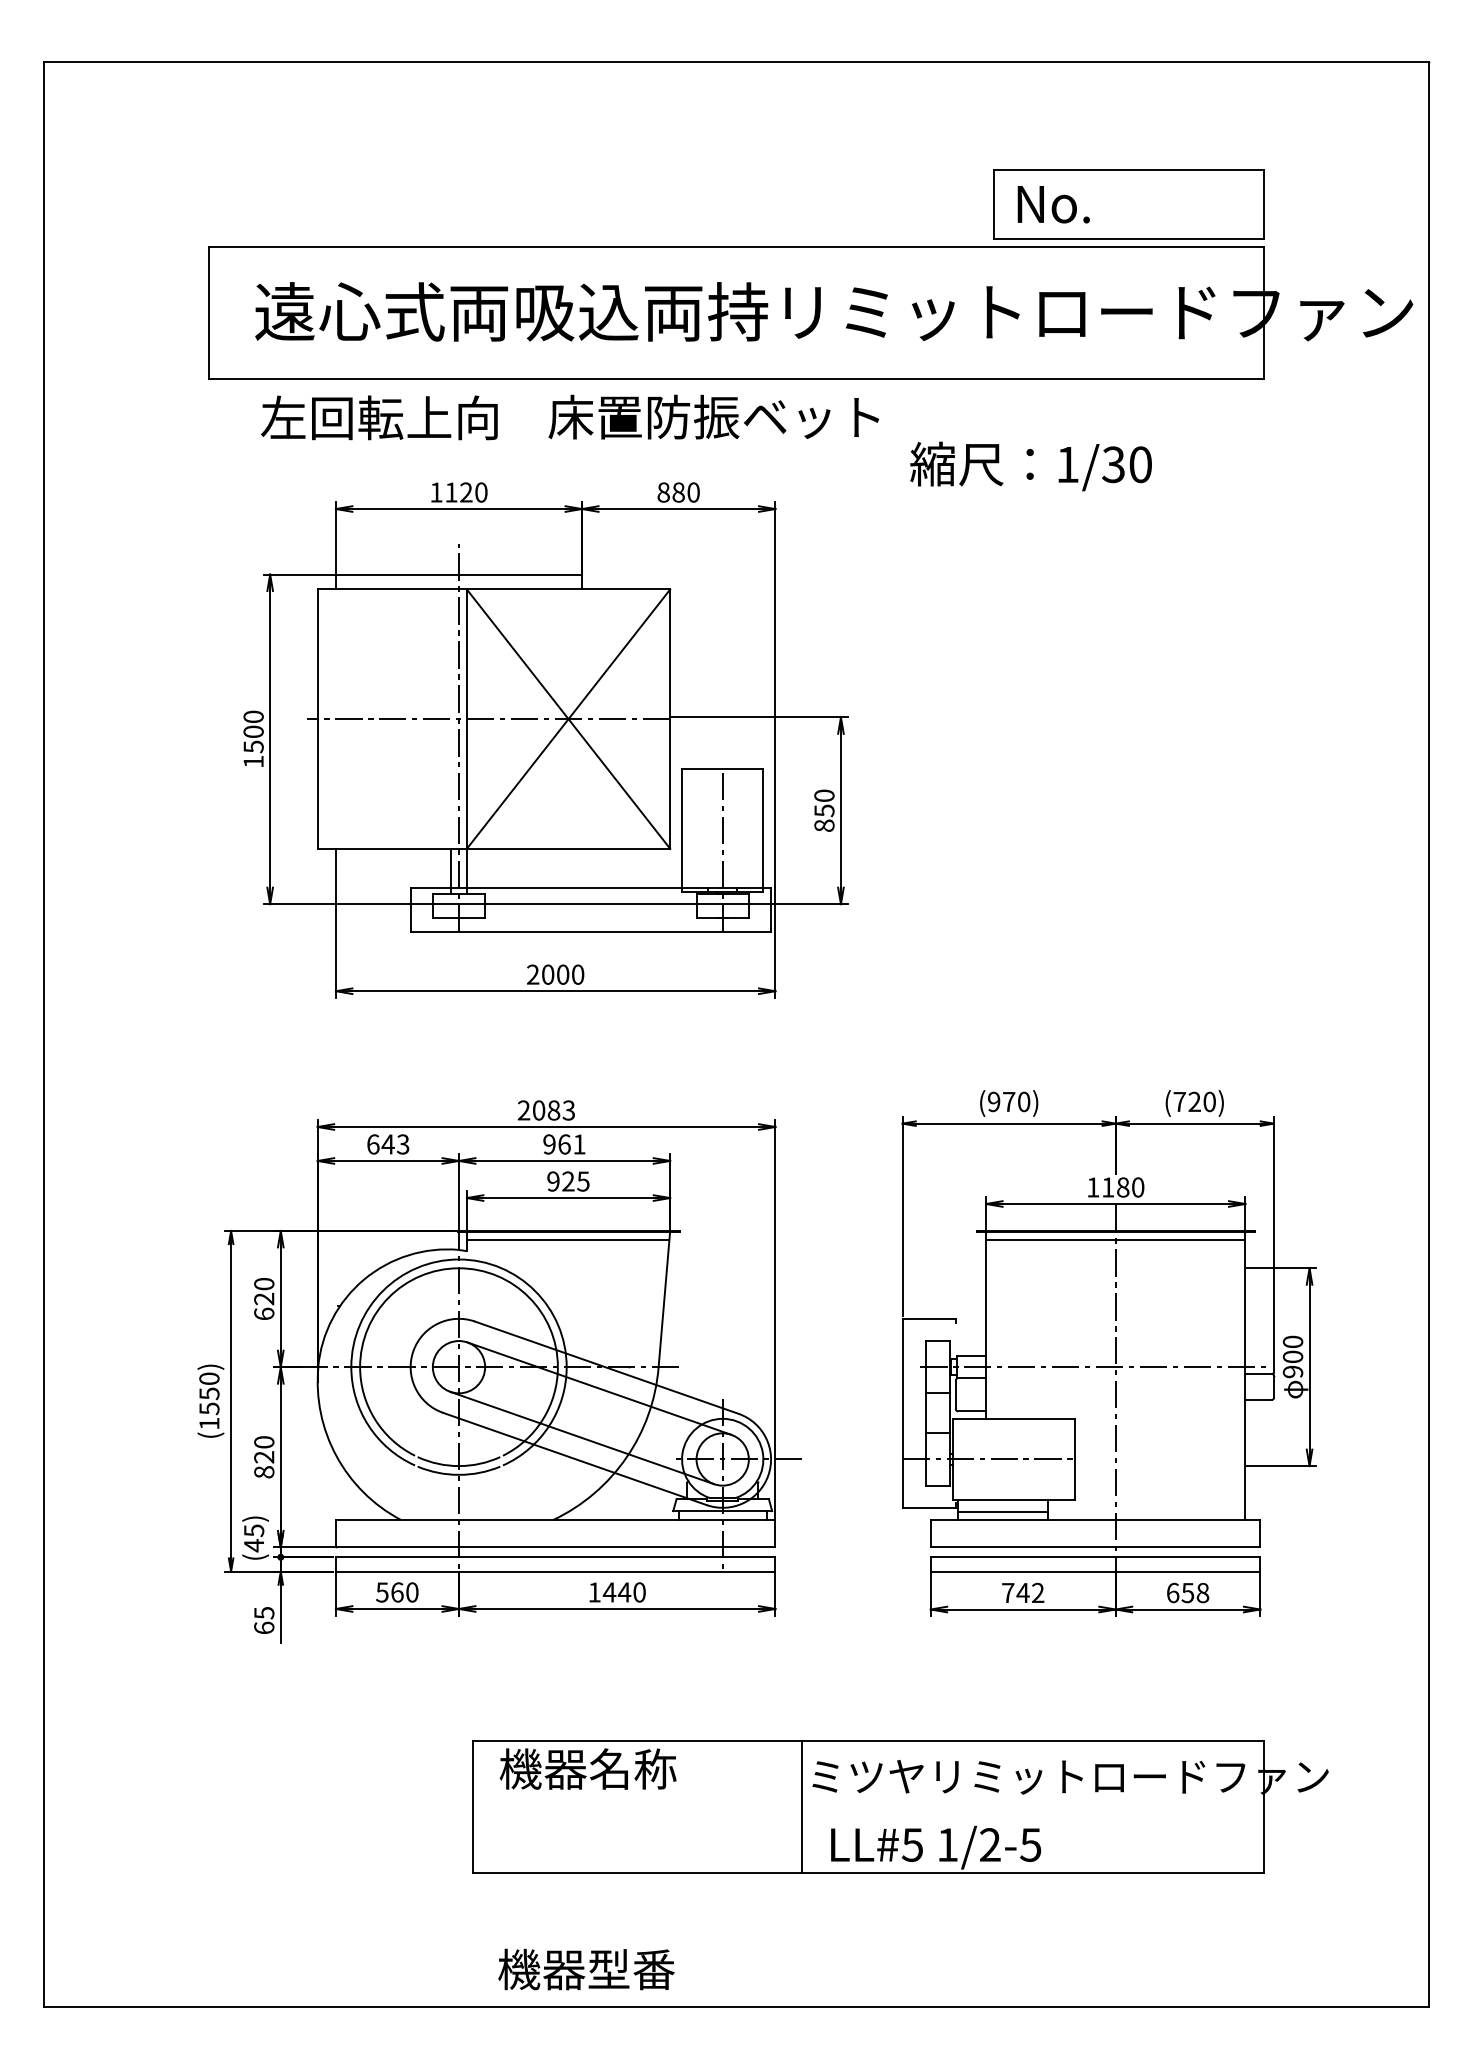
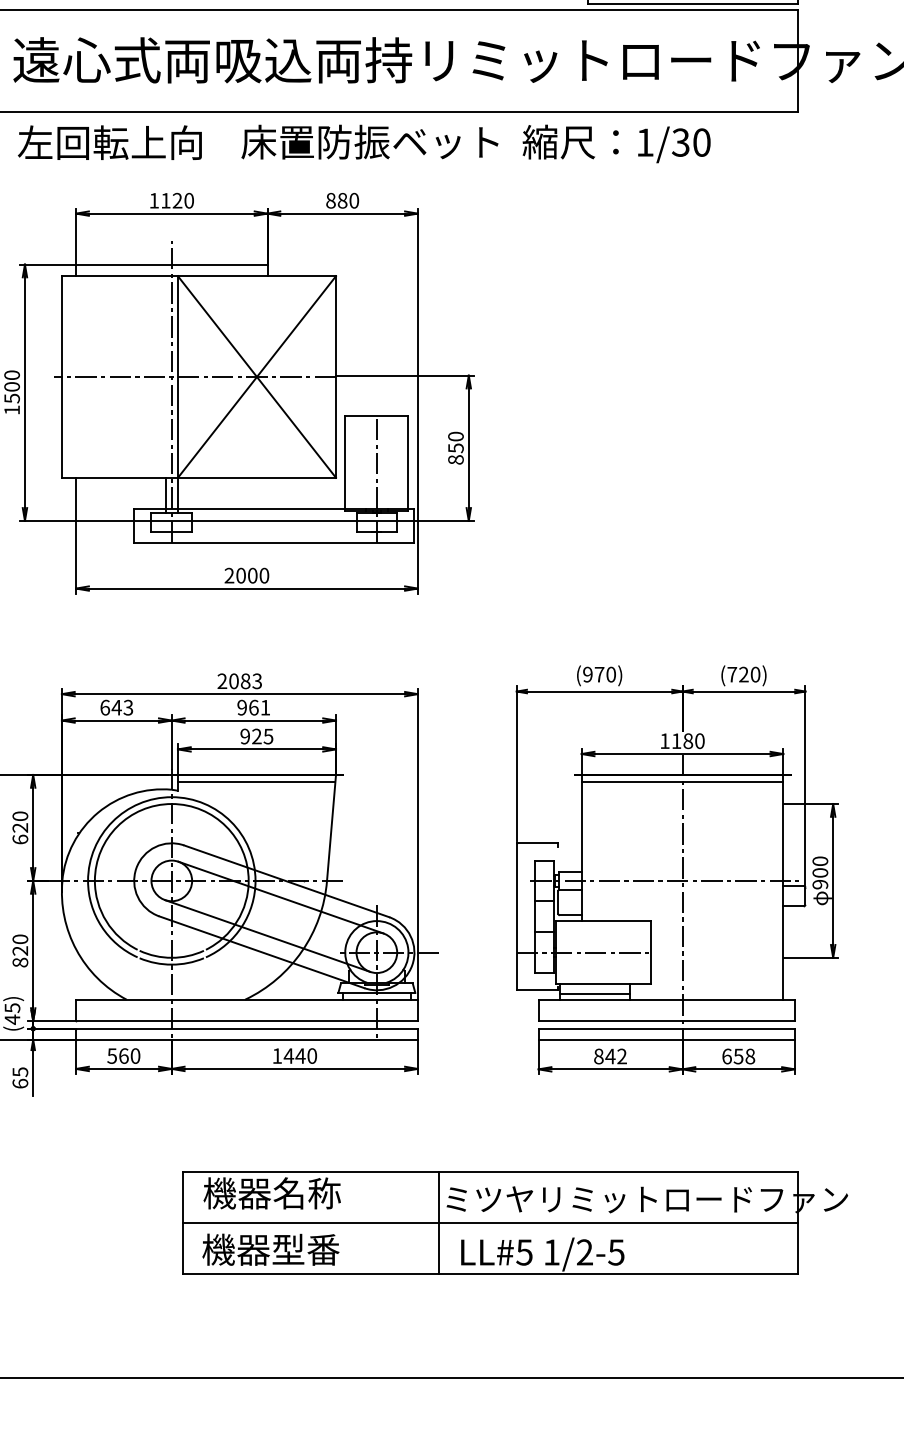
text: (1030, 466) -> (616, 143), moved
text: (1008, 1592) -> (599, 1056), 742 -> 842
line: (867, 1806) -> (489, 1222), added
text: (586, 1969) -> (270, 1249), moved

